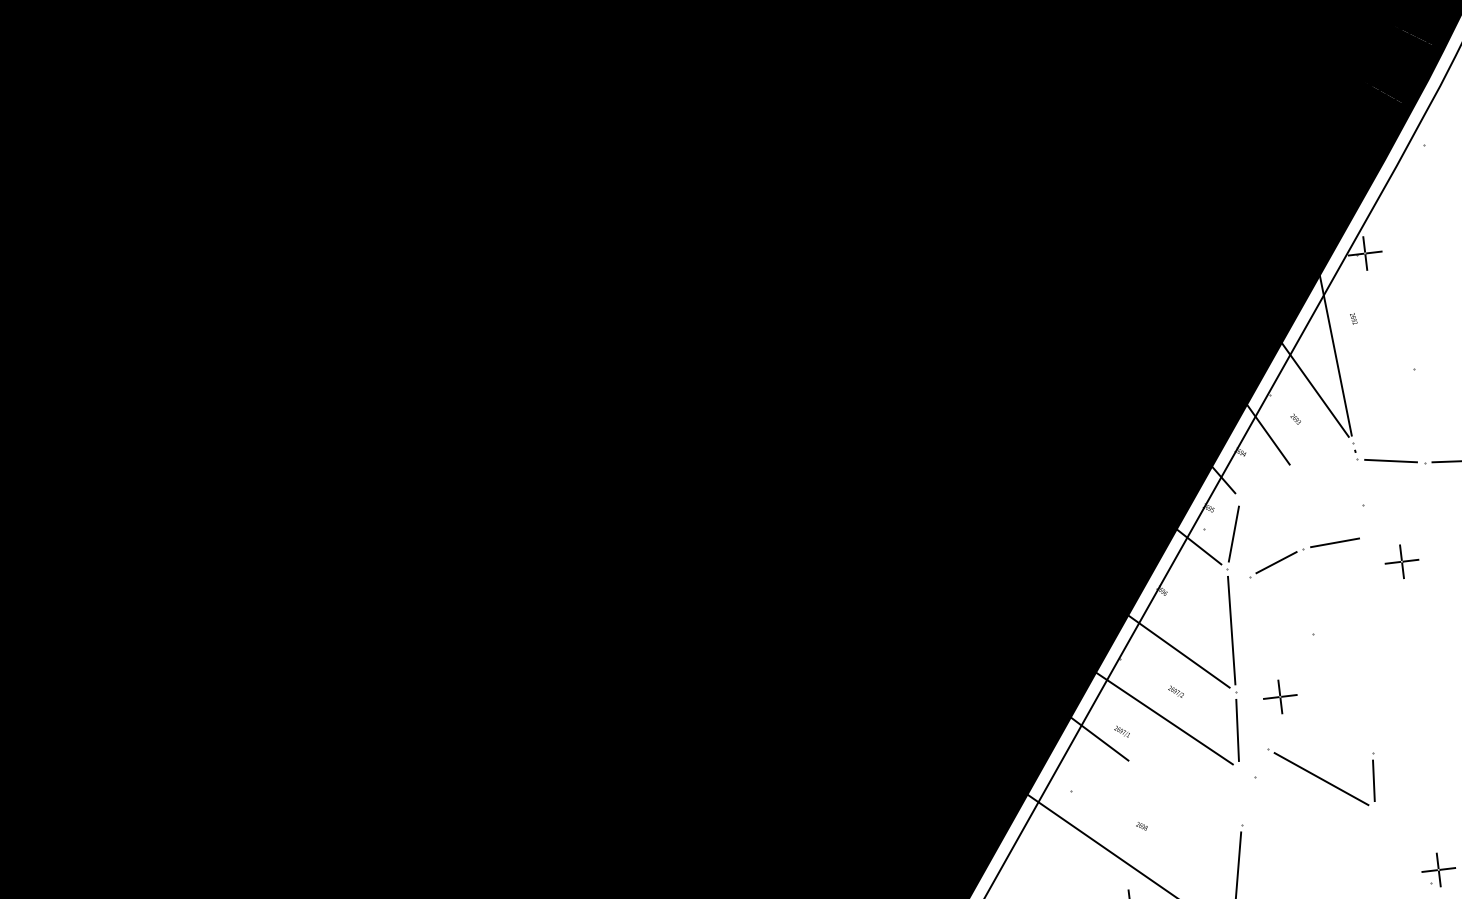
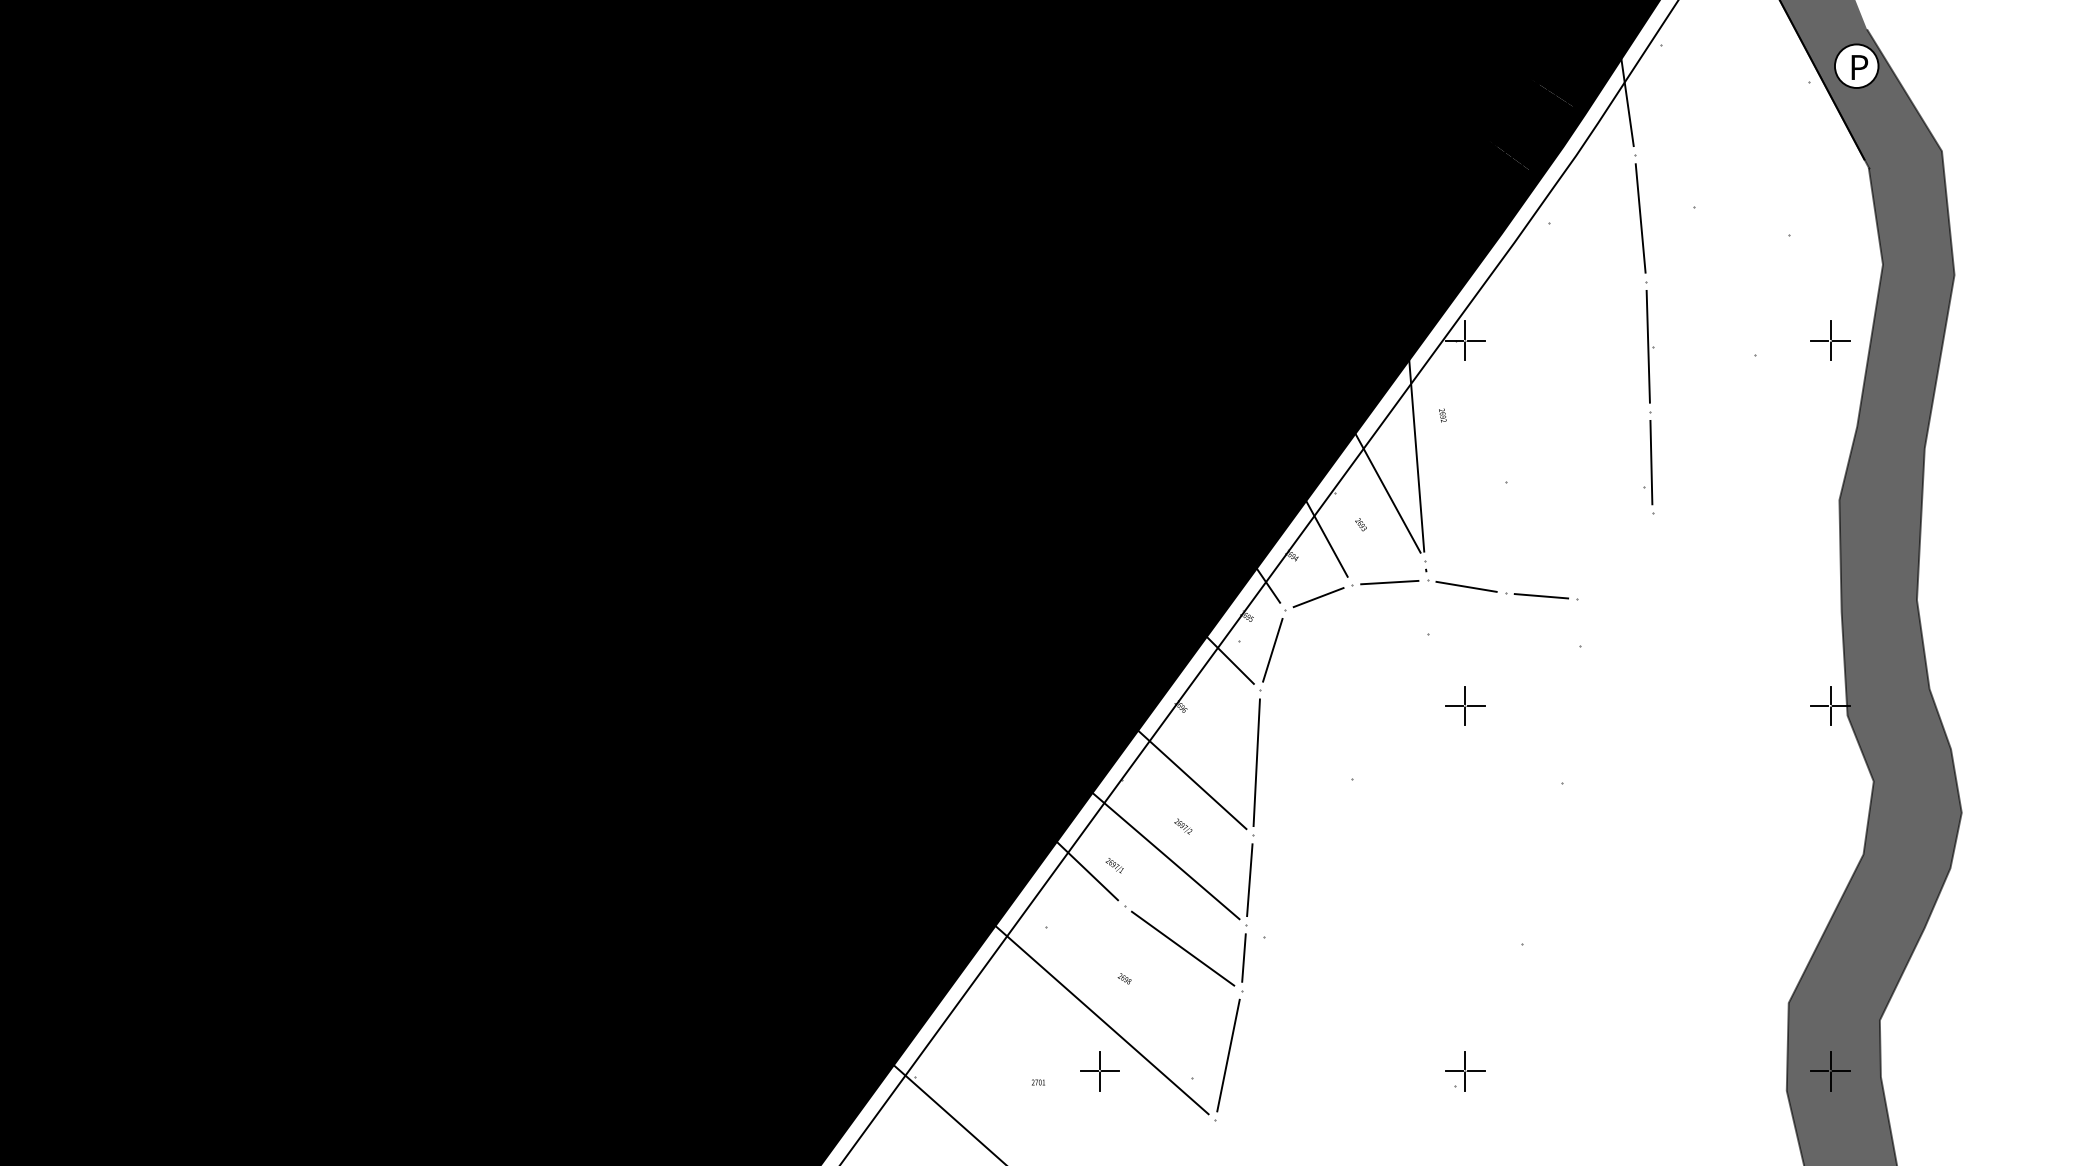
part: (1304, 549) -> (1352, 586), moved
part: (1280, 696) -> (1304, 846), removed
part: (1323, 776) -> (1185, 945), moved

